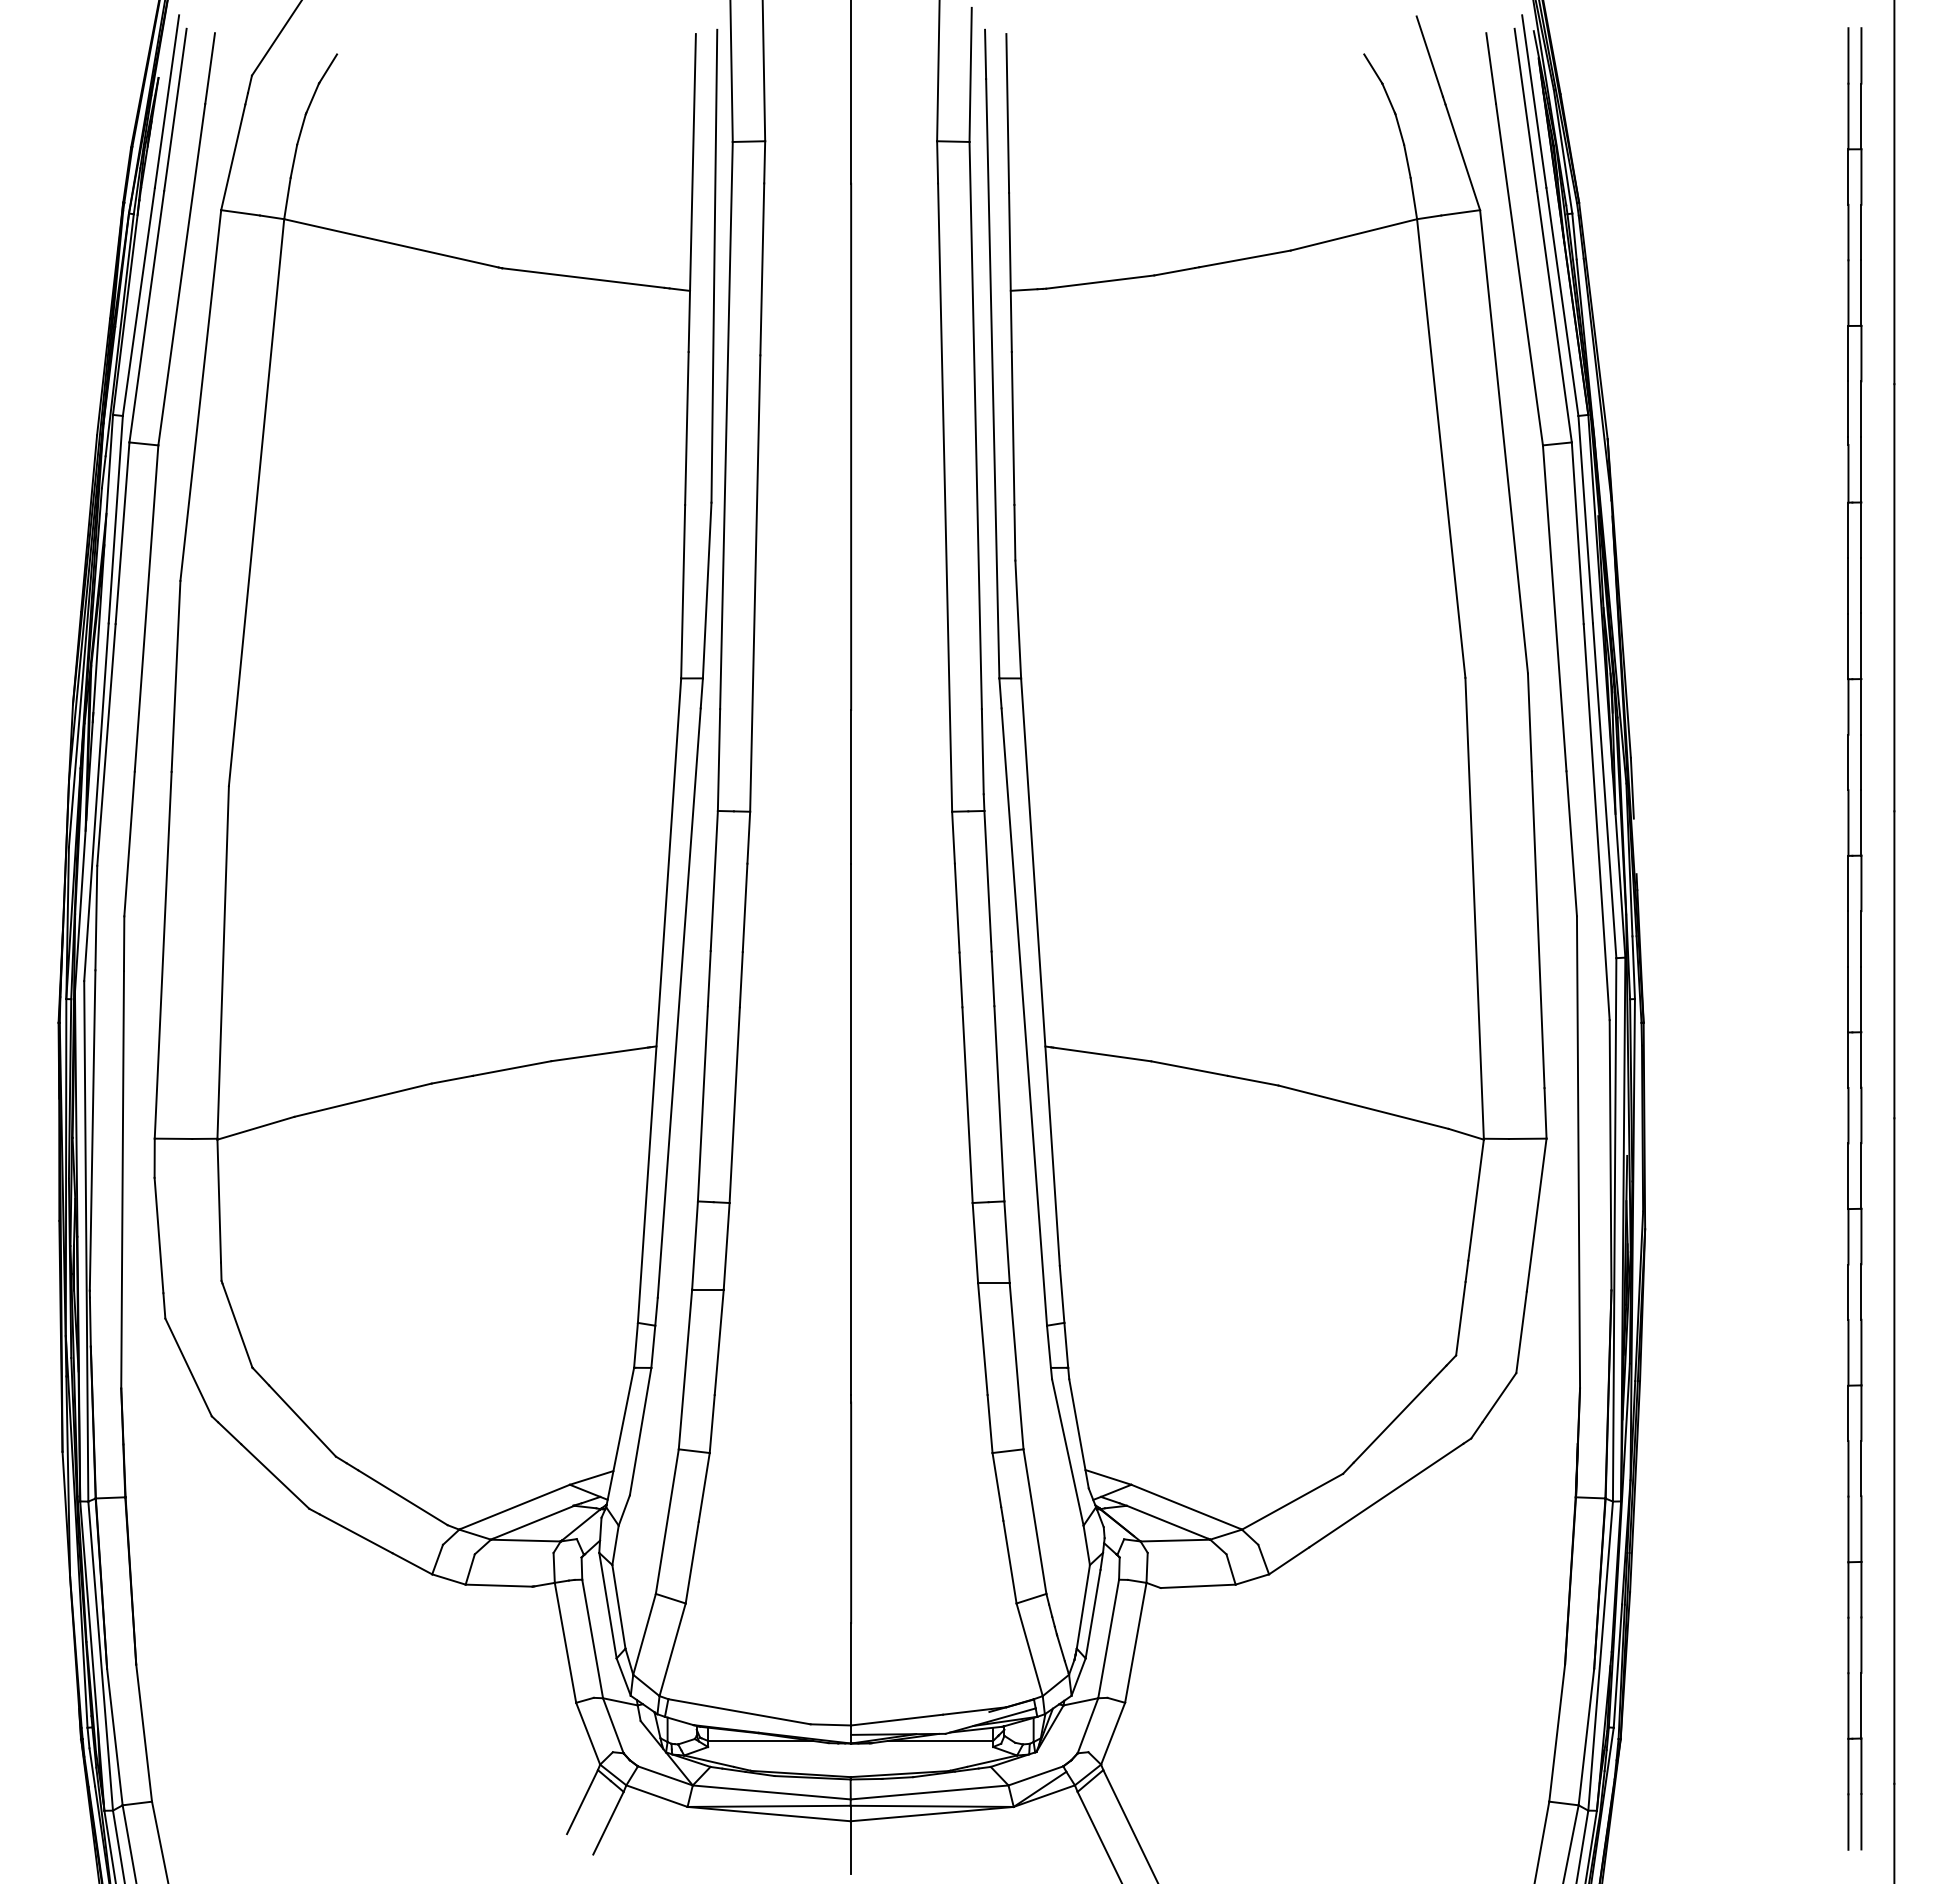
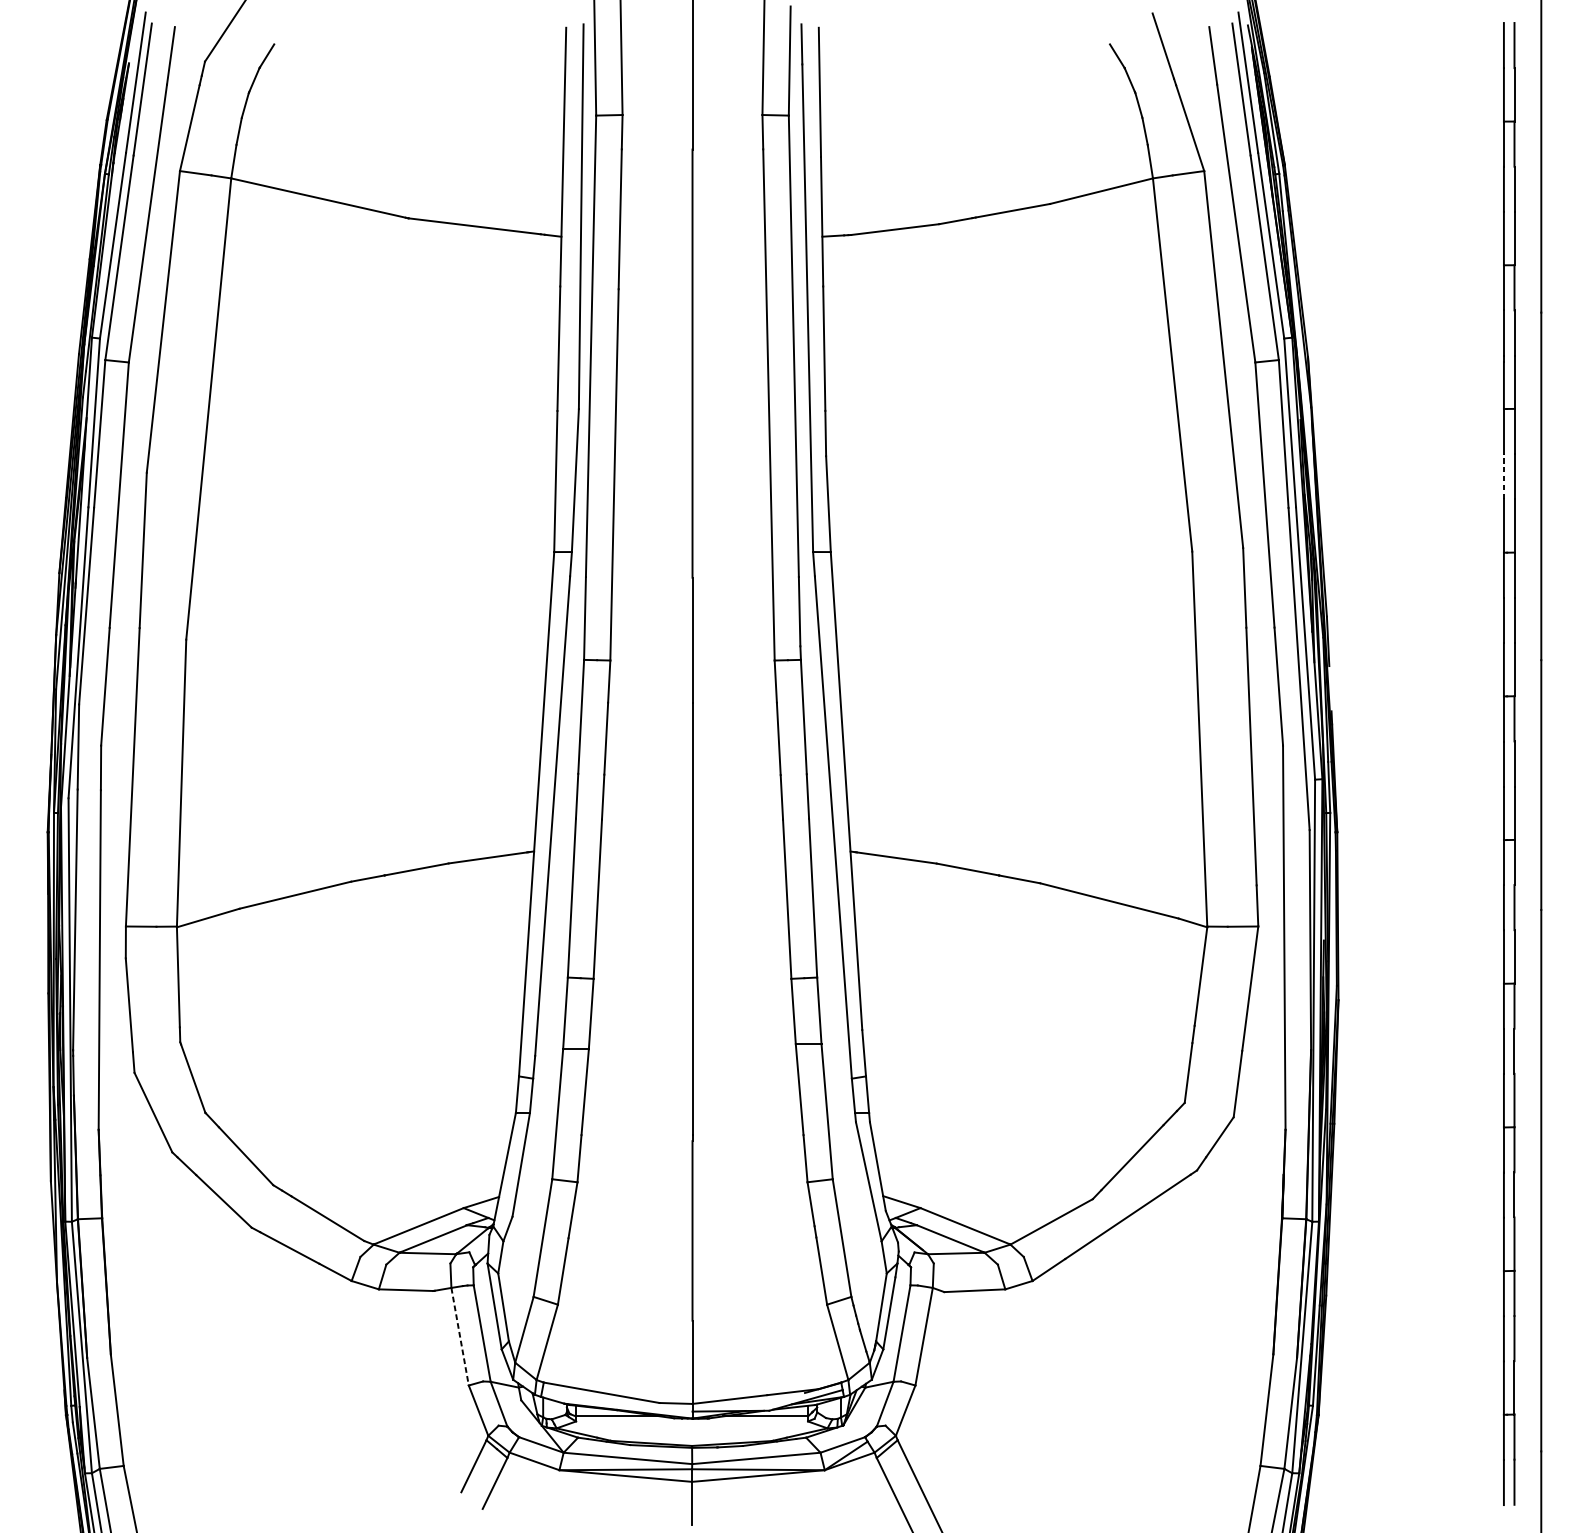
line: (1848, 585) -> (1503, 476), solid -> dashed
line: (565, 1642) -> (460, 1336), solid -> dashed

